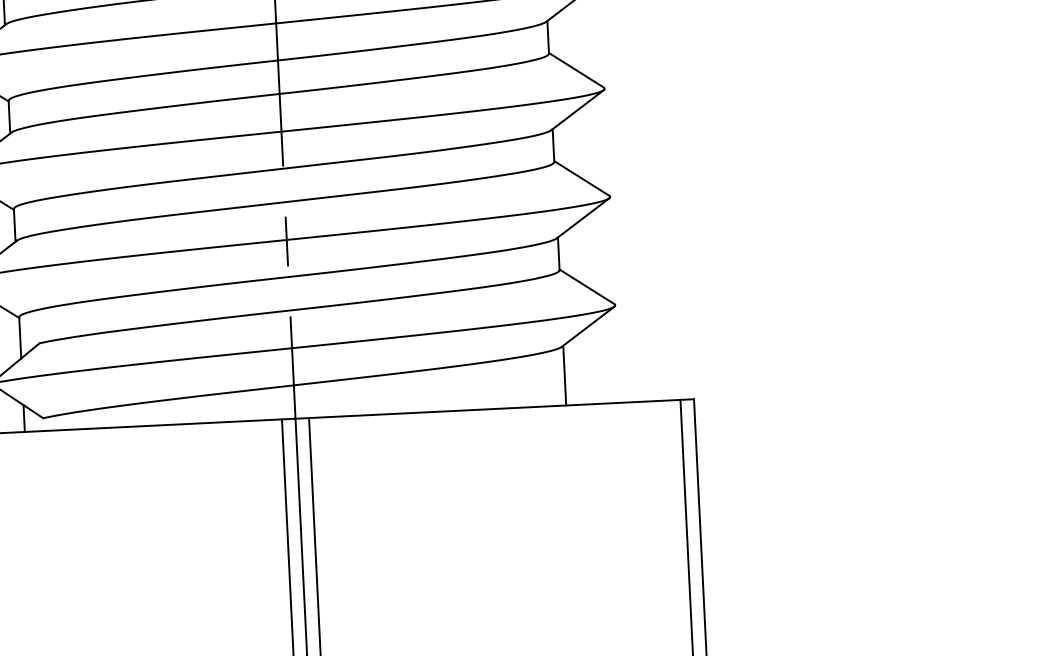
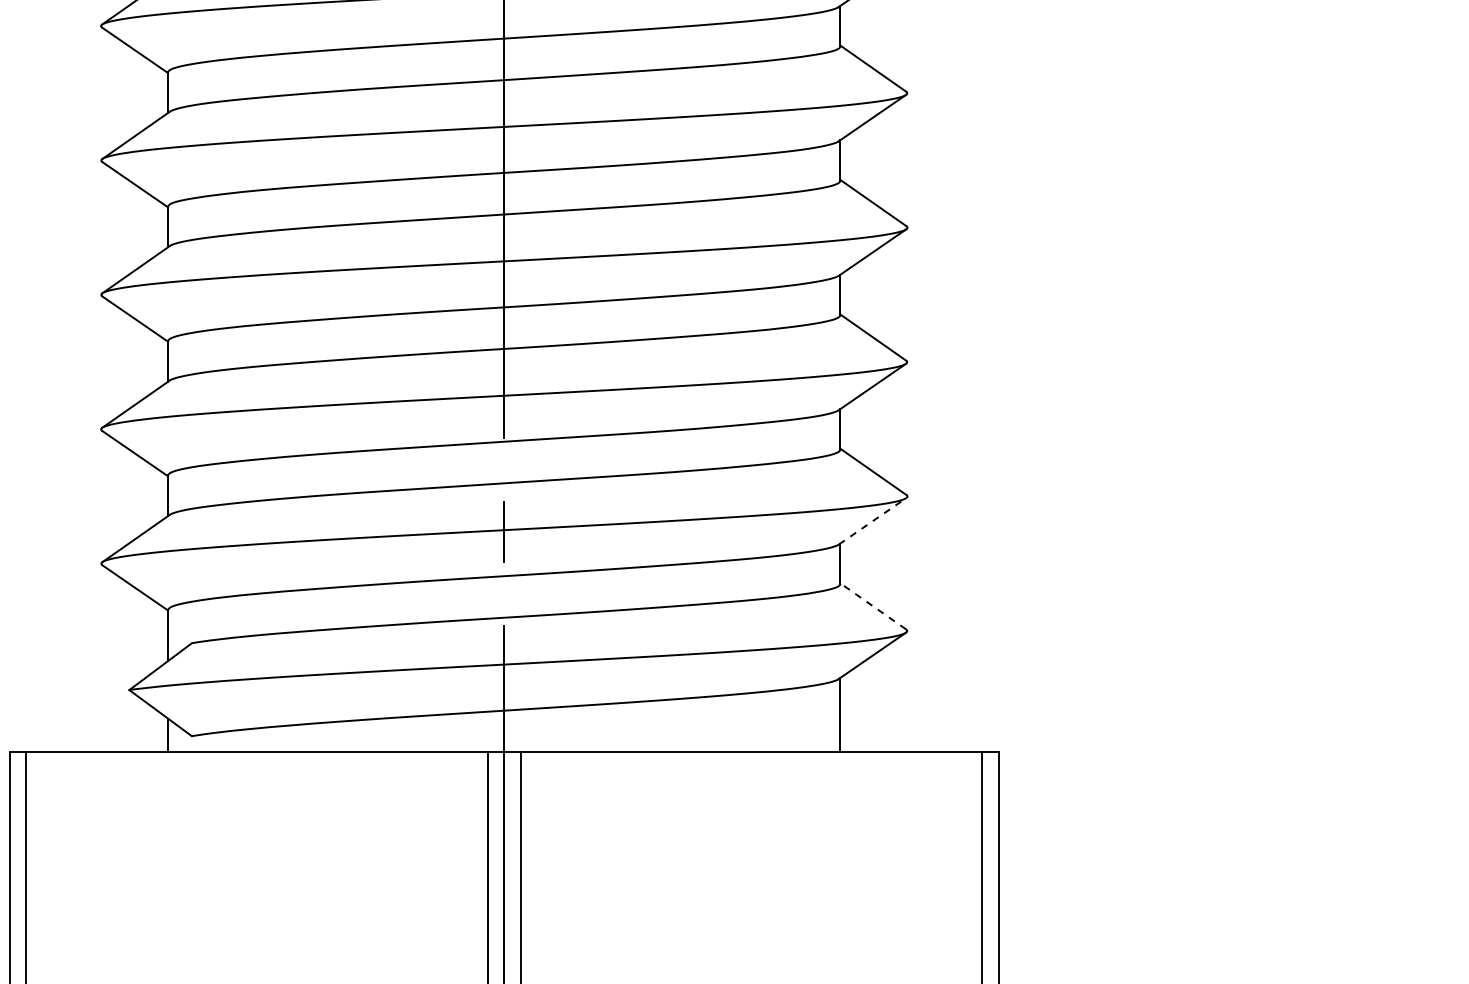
line: (583, 218) -> (872, 521), solid -> dashed
line: (587, 286) -> (873, 606), solid -> dashed

